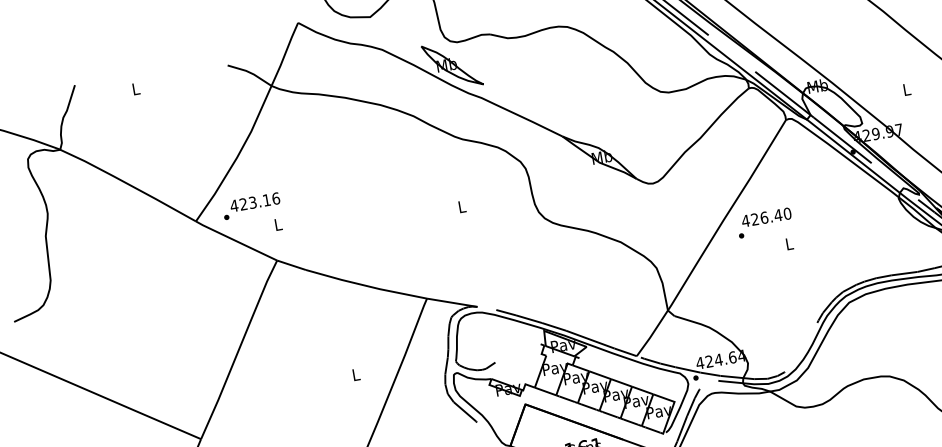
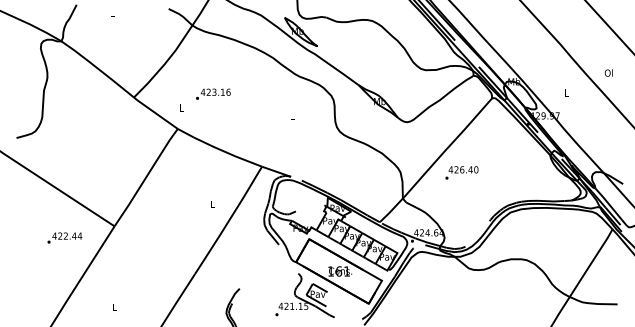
text: (251, 204) -> (213, 93), moved
text: (763, 222) -> (461, 172), moved

